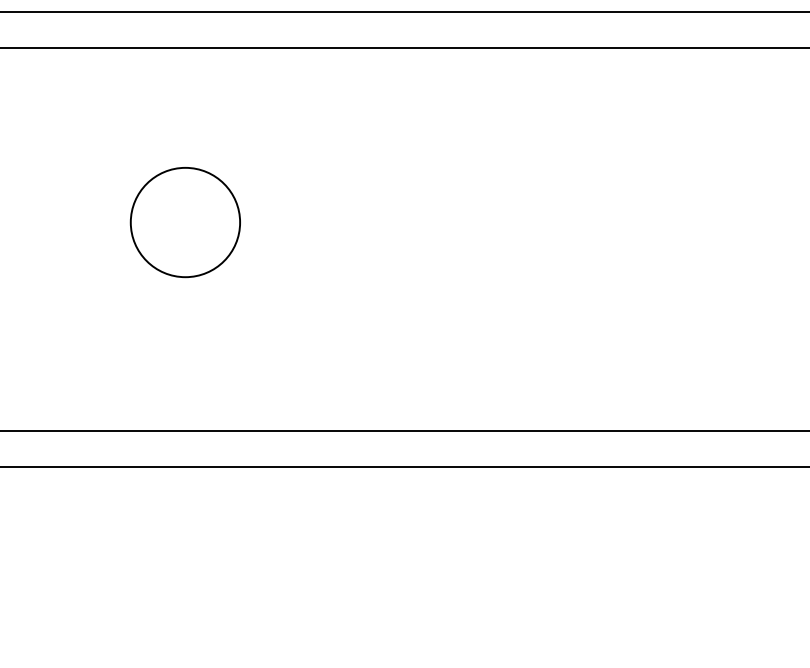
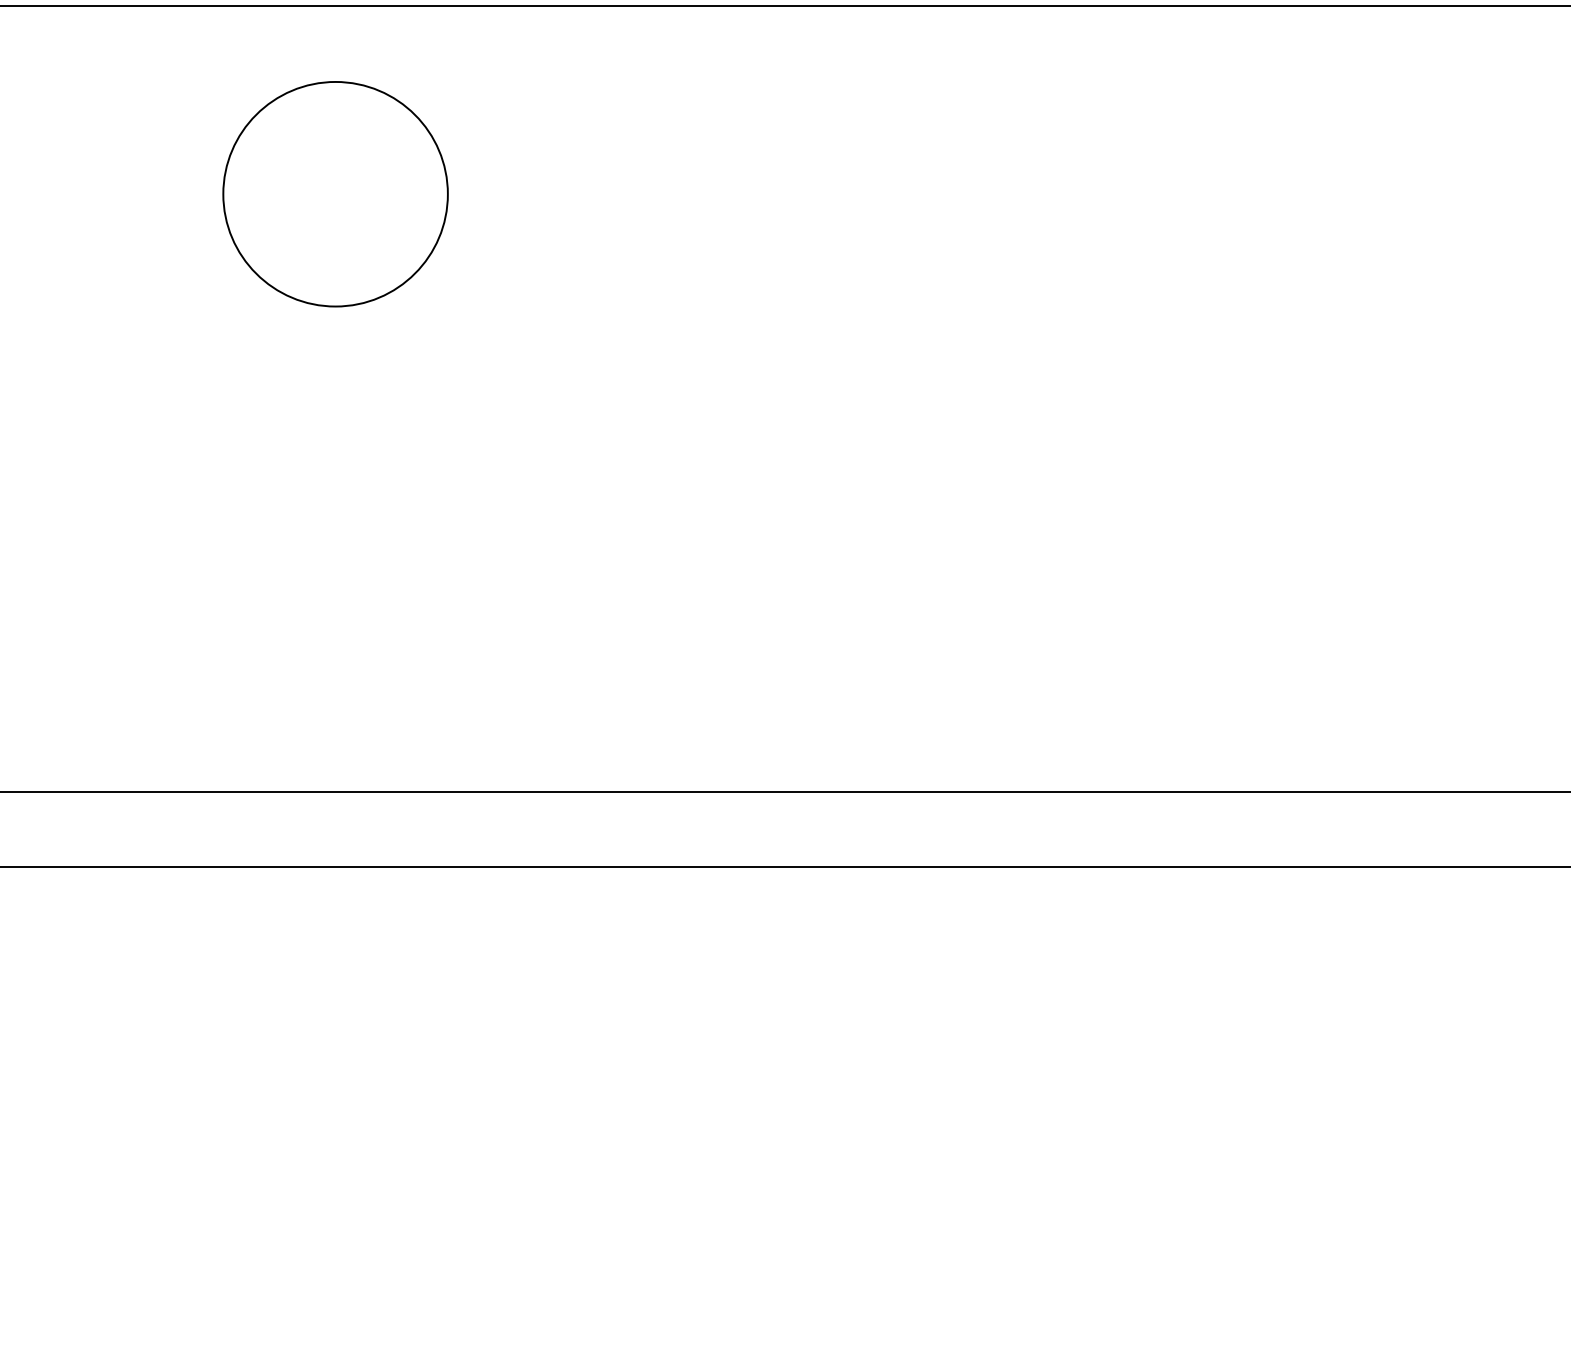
circle: (184, 222) -> (333, 194), moved

